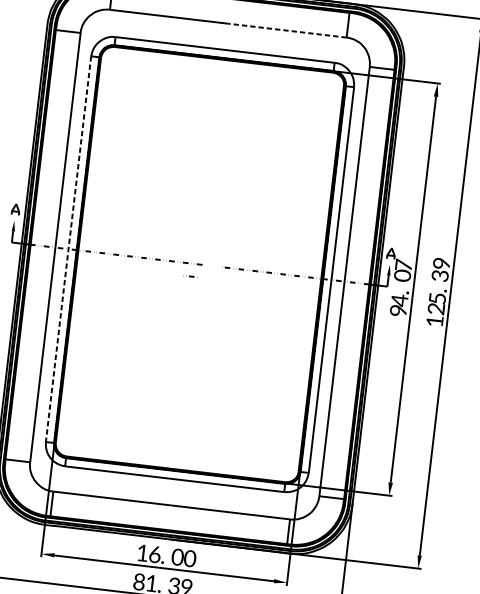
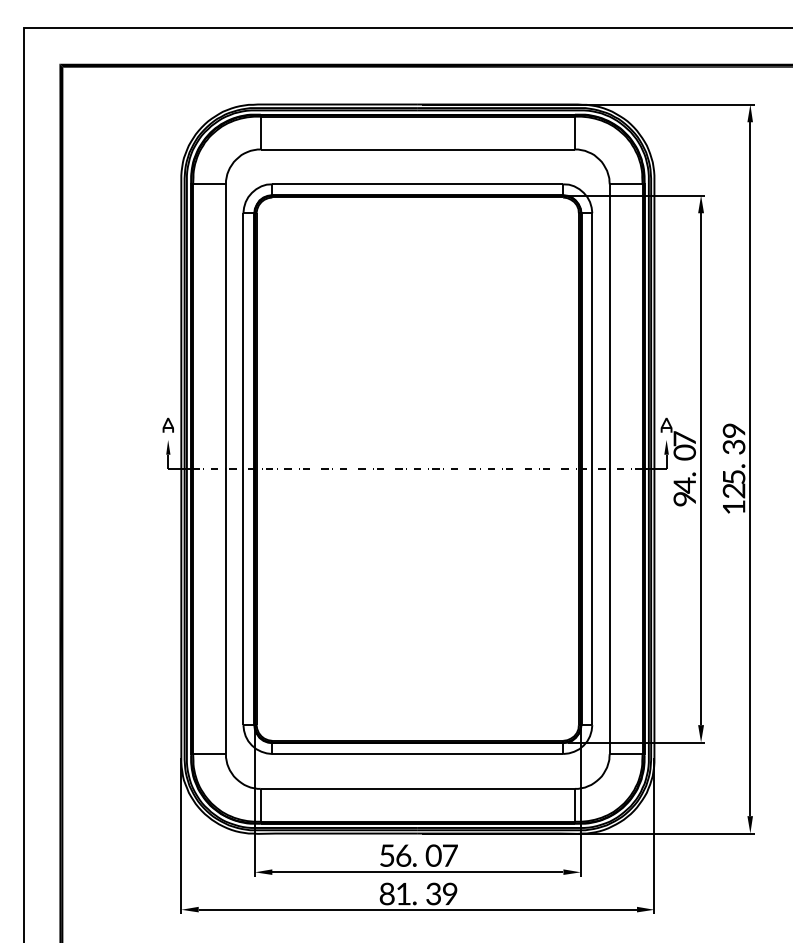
line: (287, 30) -> (496, 149), dashed -> solid
line: (68, 249) -> (243, 469), dashed -> solid
line: (191, 276) -> (435, 468), moved
text: (142, 553) -> (387, 855), 1 -> 5
text: (190, 558) -> (450, 855), 0 -> 7

